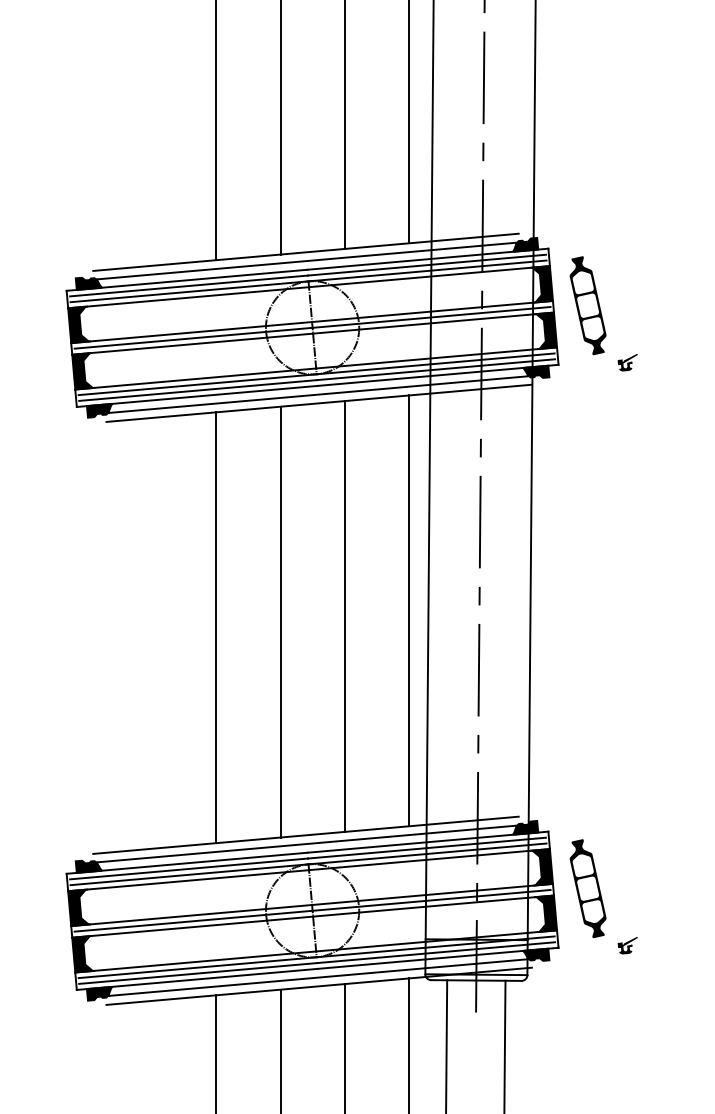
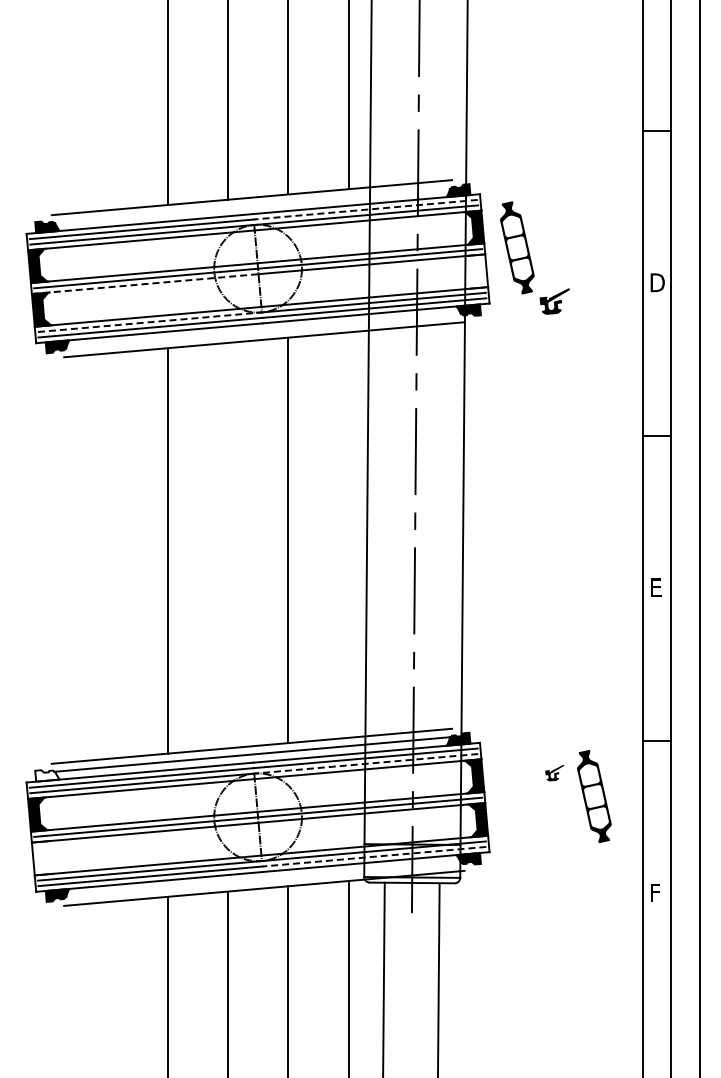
line: (306, 260) -> (252, 205), removed
line: (426, 264) -> (365, 209), solid -> dashed
fill: (545, 330) -> (477, 271), removed
line: (192, 344) -> (145, 284), solid -> dashed
part: (627, 362) -> (554, 301), size x1.6
line: (198, 384) -> (150, 322), solid -> dashed
line: (318, 394) -> (263, 331), removed
line: (408, 610) -> (348, 534), removed
line: (280, 621) -> (227, 545), removed
line: (426, 853) -> (365, 763), solid -> dashed
fill: (88, 866) -> (47, 775), removed
part: (588, 888) -> (594, 796), moved
part: (627, 946) -> (554, 773), moved
line: (435, 952) -> (373, 856), solid -> dashed
fill: (82, 954) -> (41, 858), removed
line: (318, 976) -> (263, 879), removed

